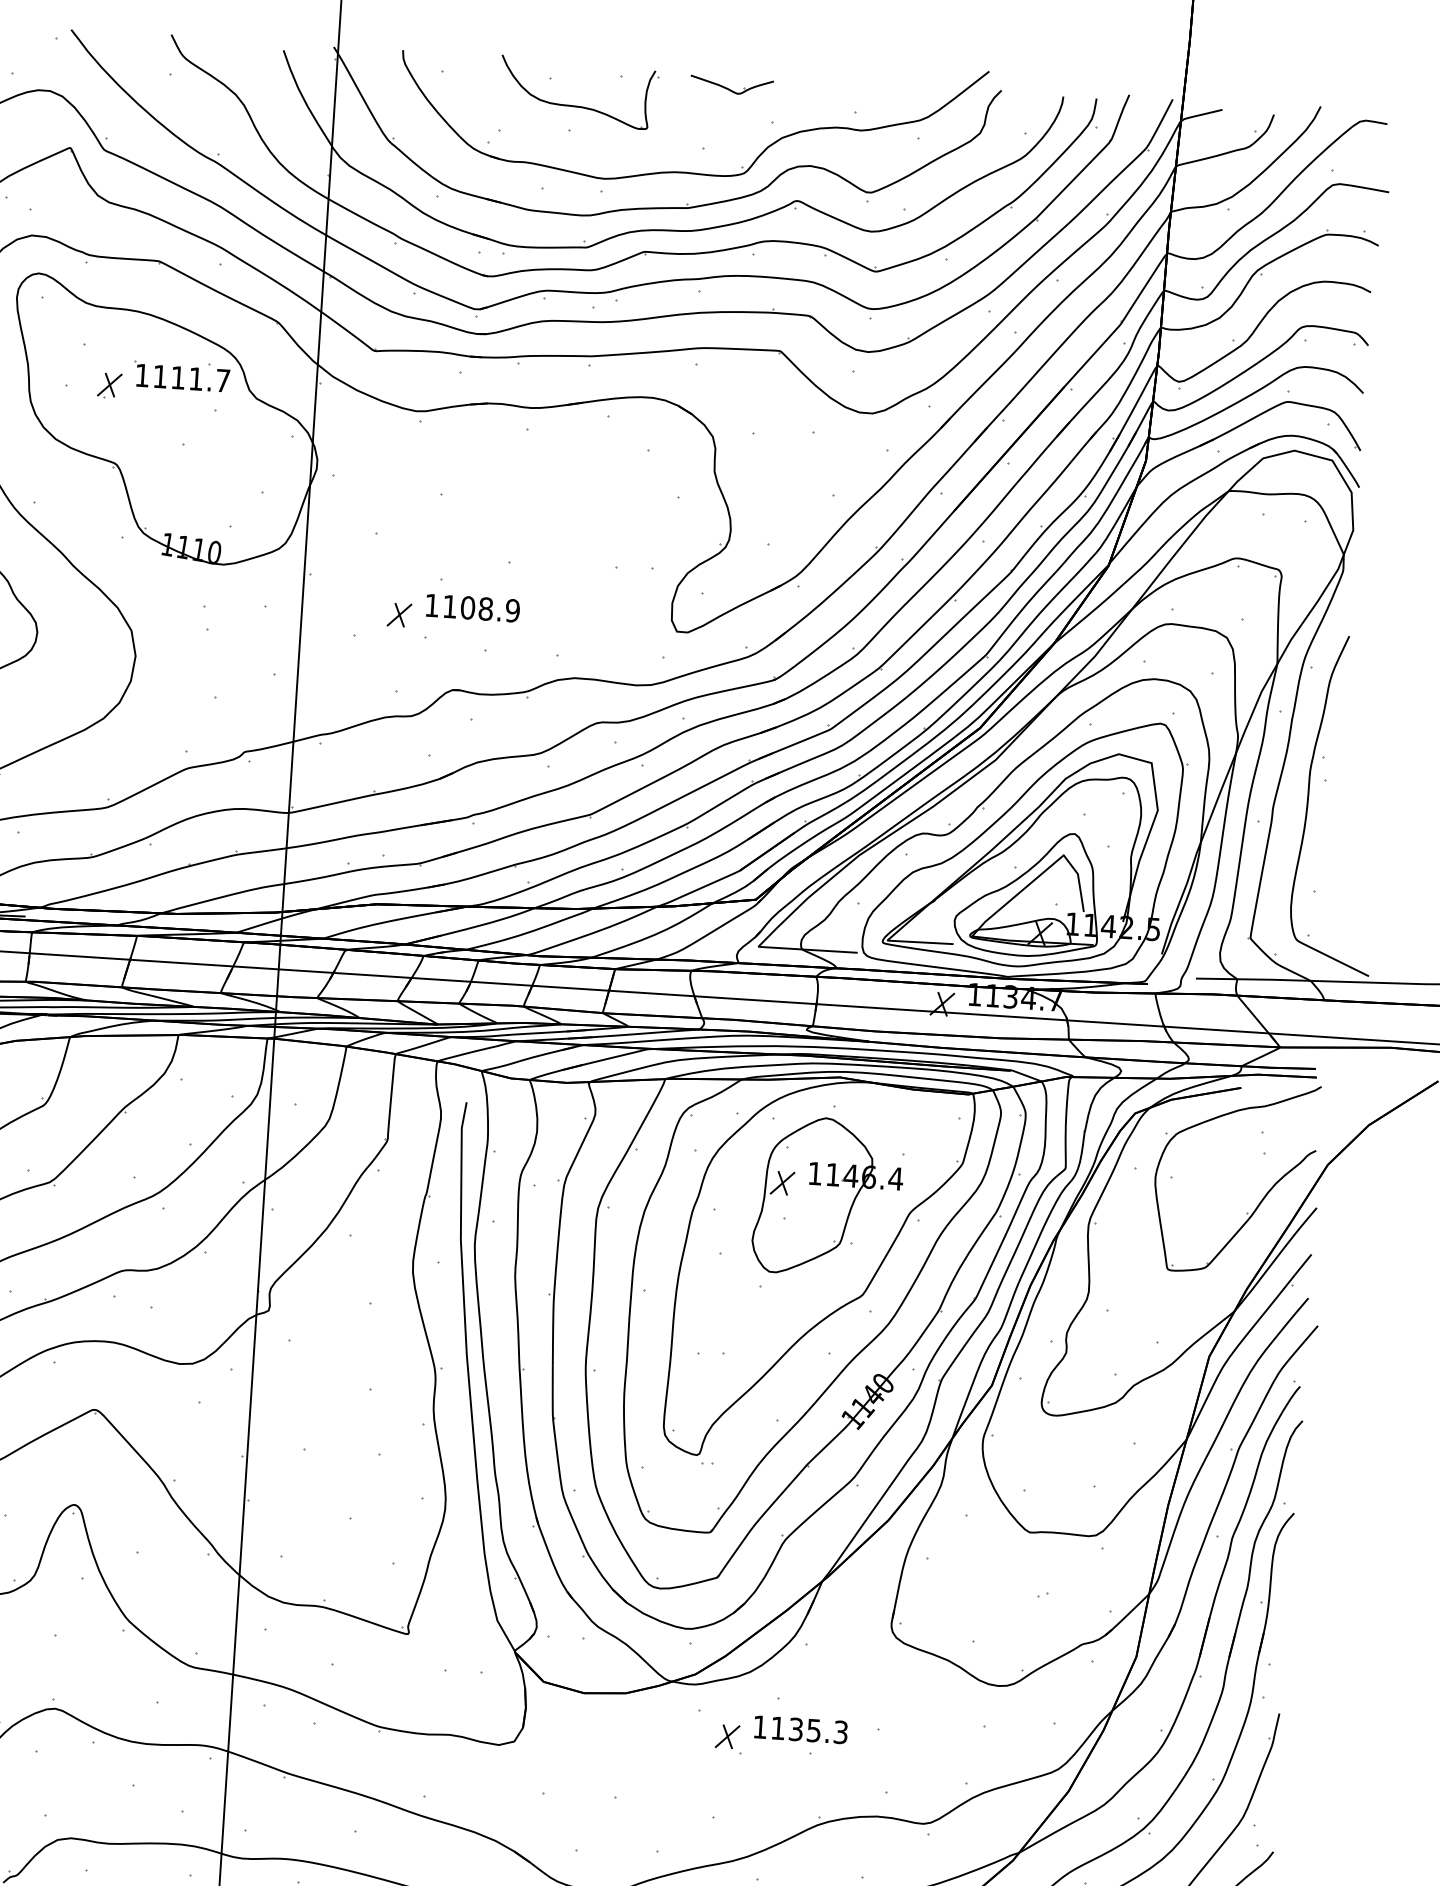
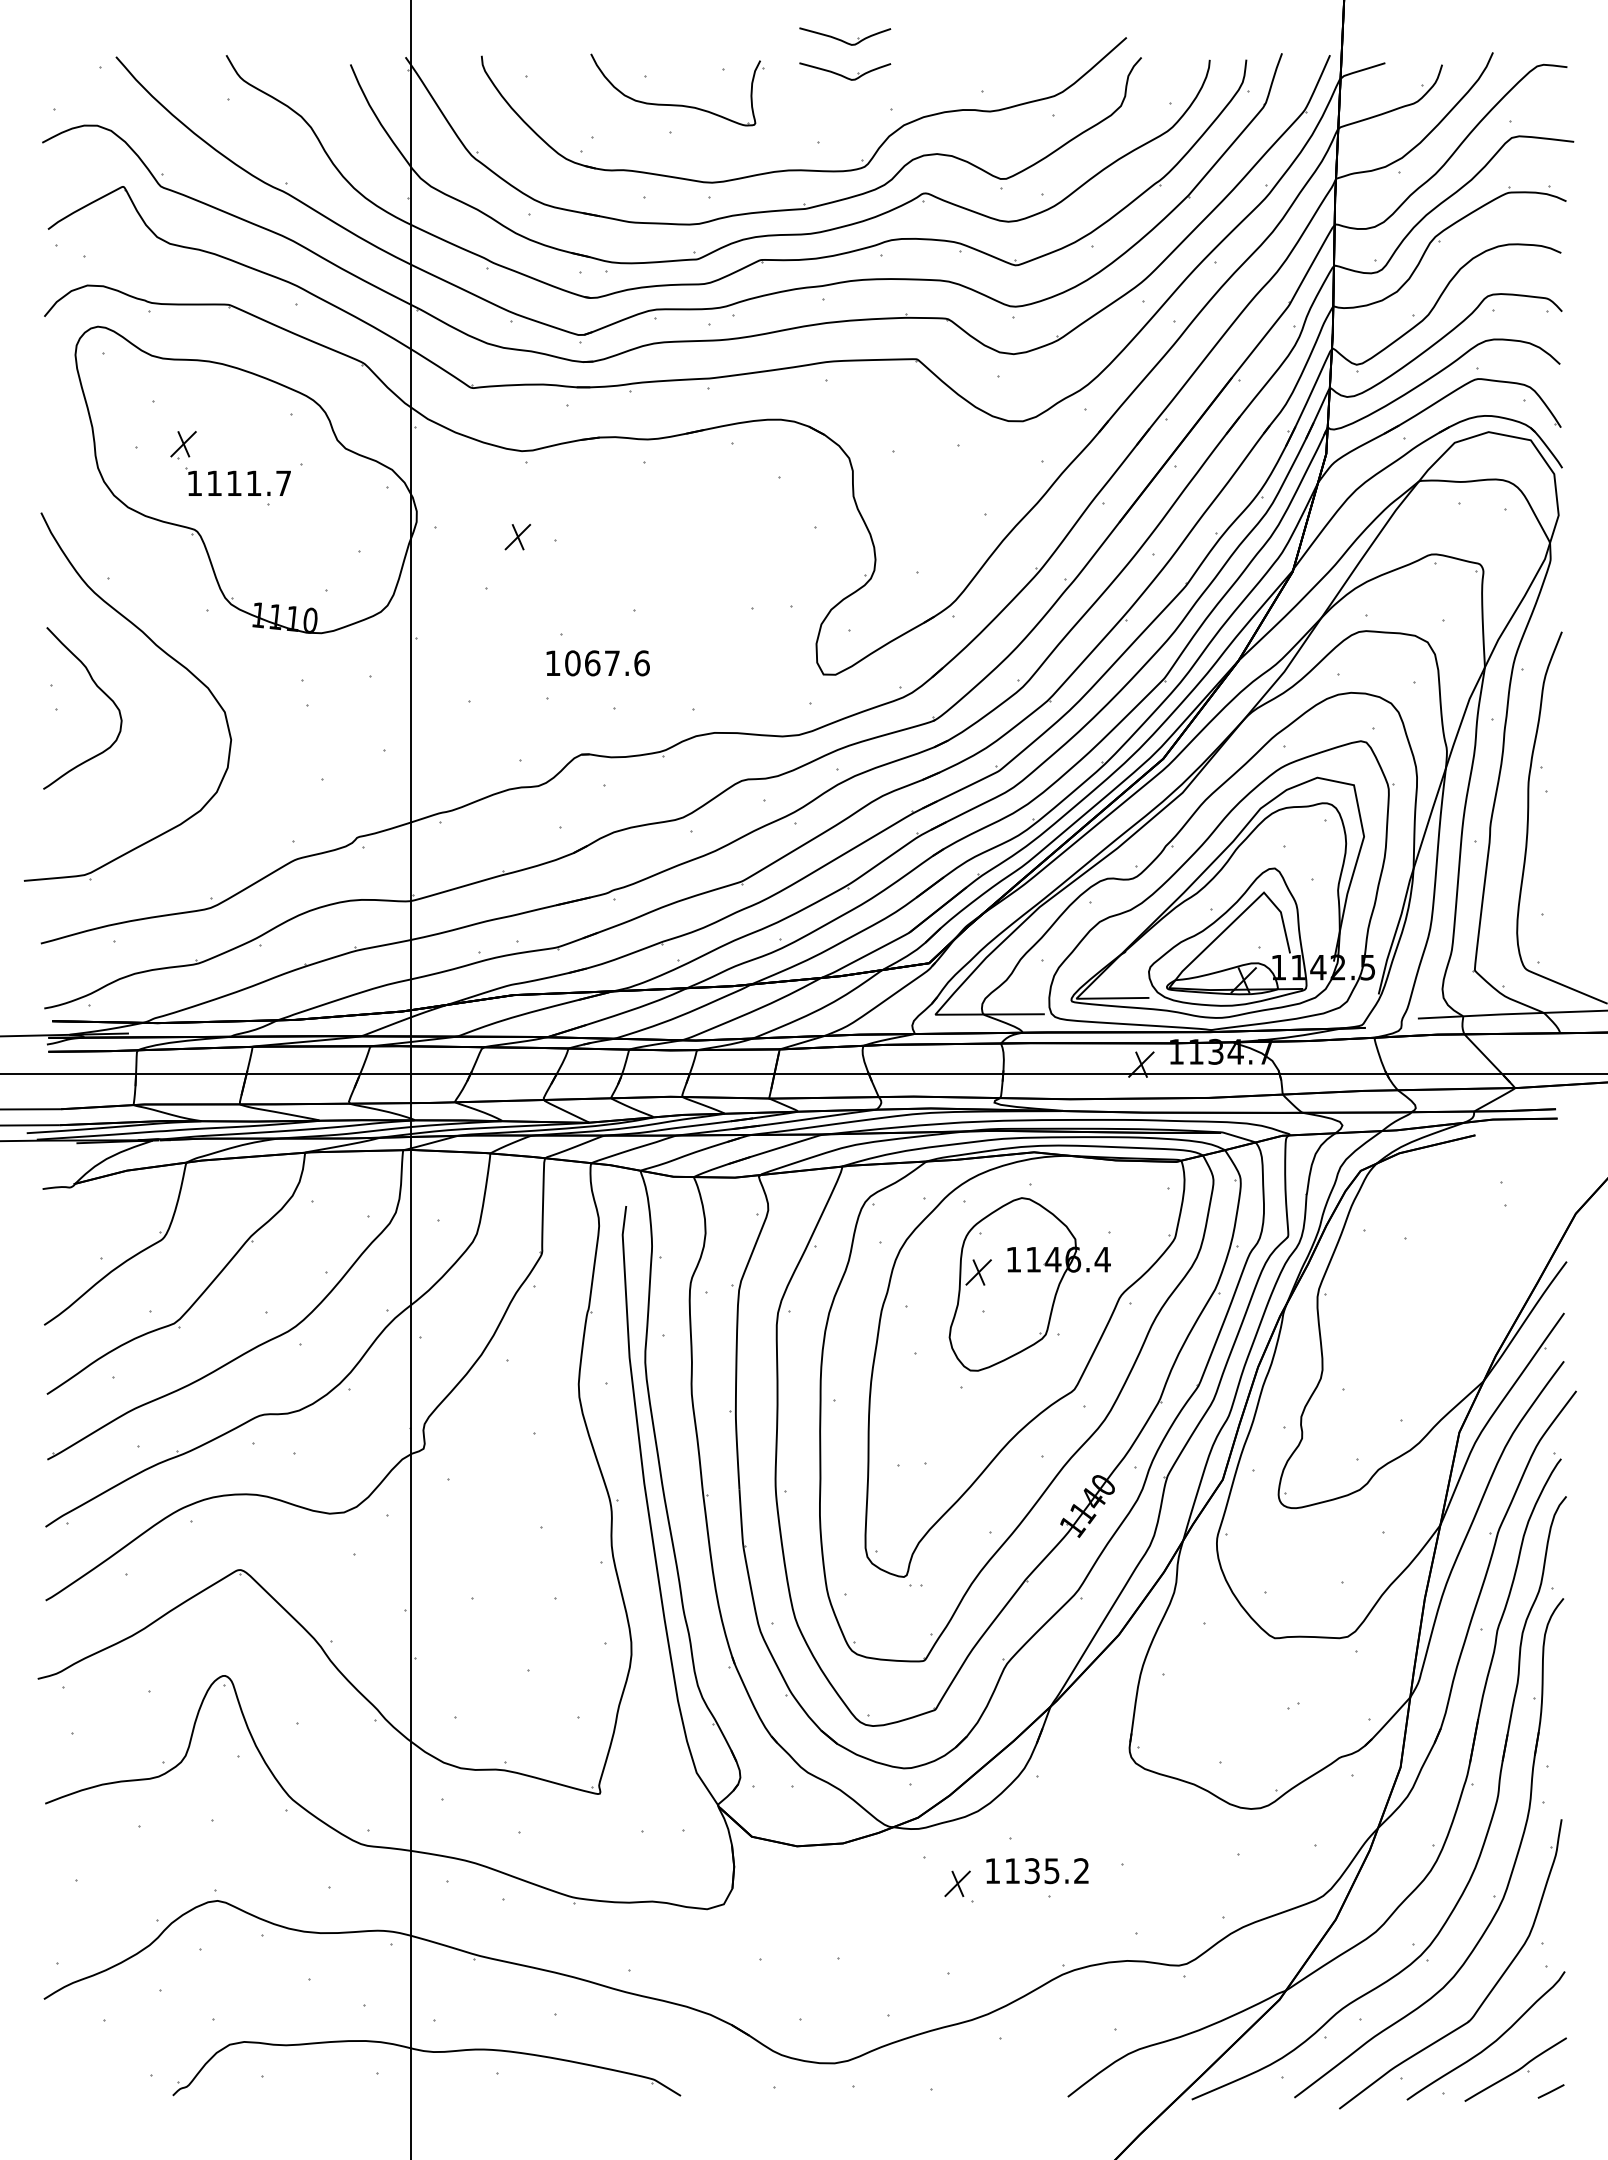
part: (734, 53) -> (845, 36), added
part: (181, 376) -> (237, 481), moved
text: (481, 608) -> (607, 663), 1108.9 -> 1067.6
part: (399, 615) -> (517, 537), moved
part: (1261, 1199) -> (1505, 1256), removed
text: (840, 1732) -> (1081, 1871), 1135.3 -> 1135.2

